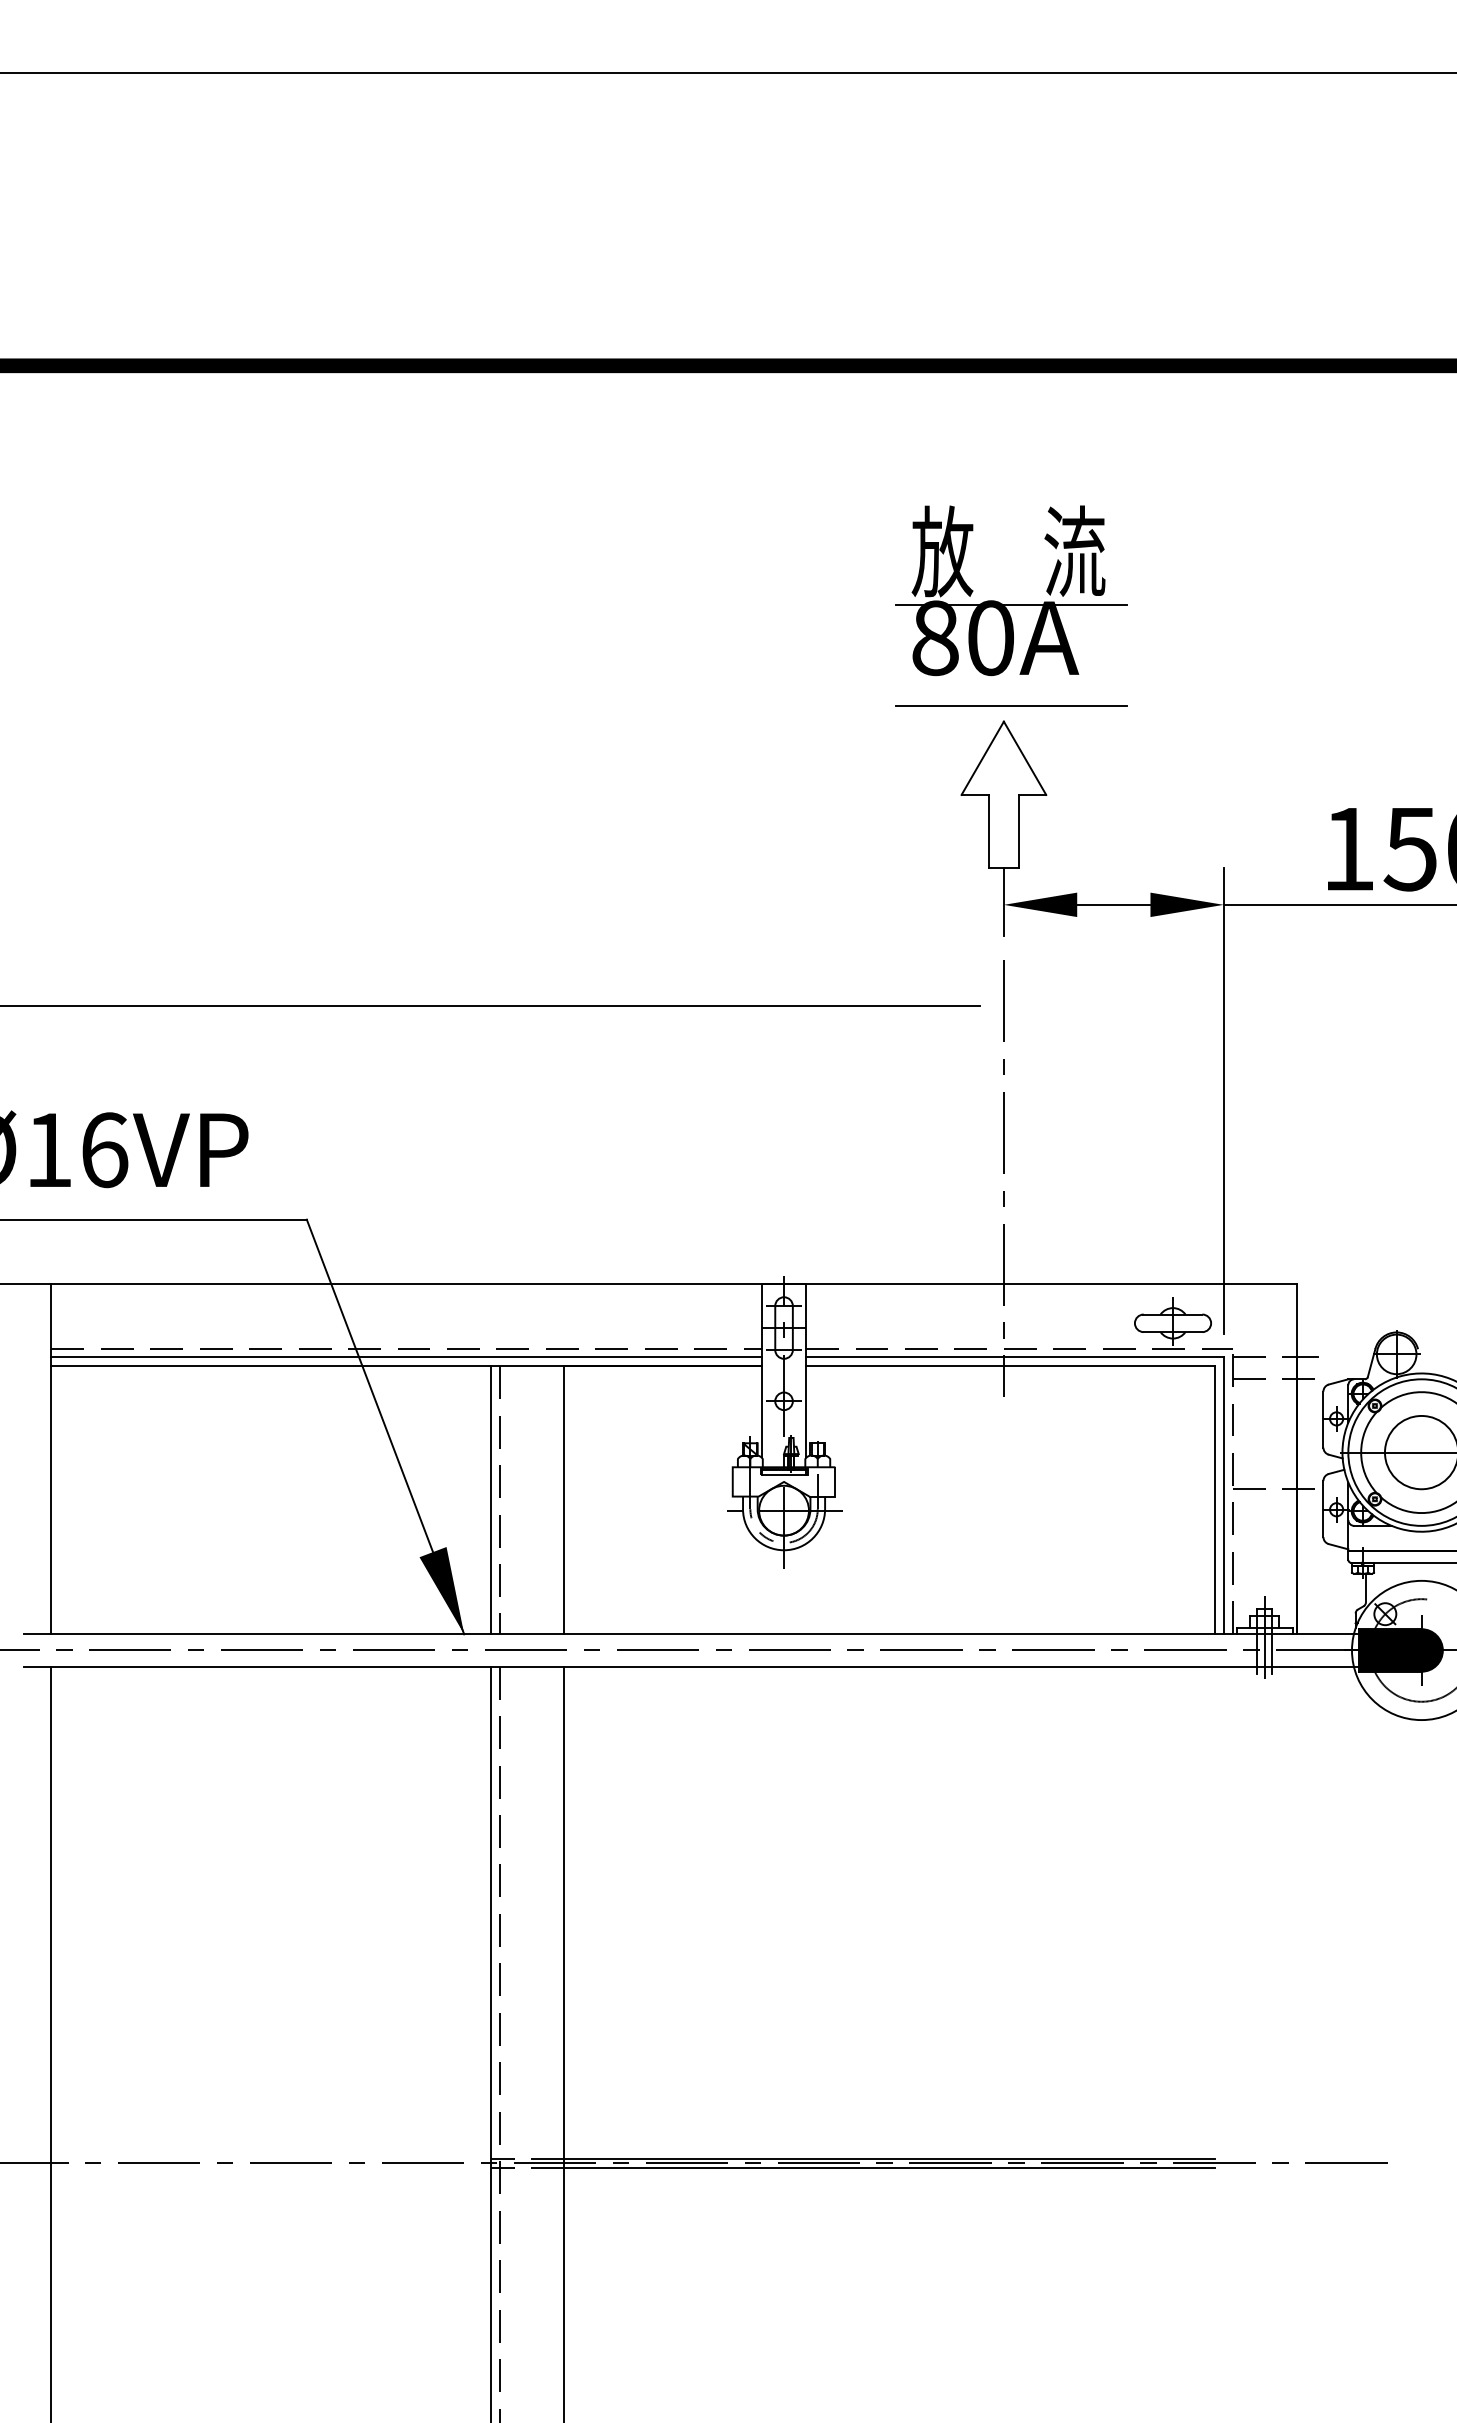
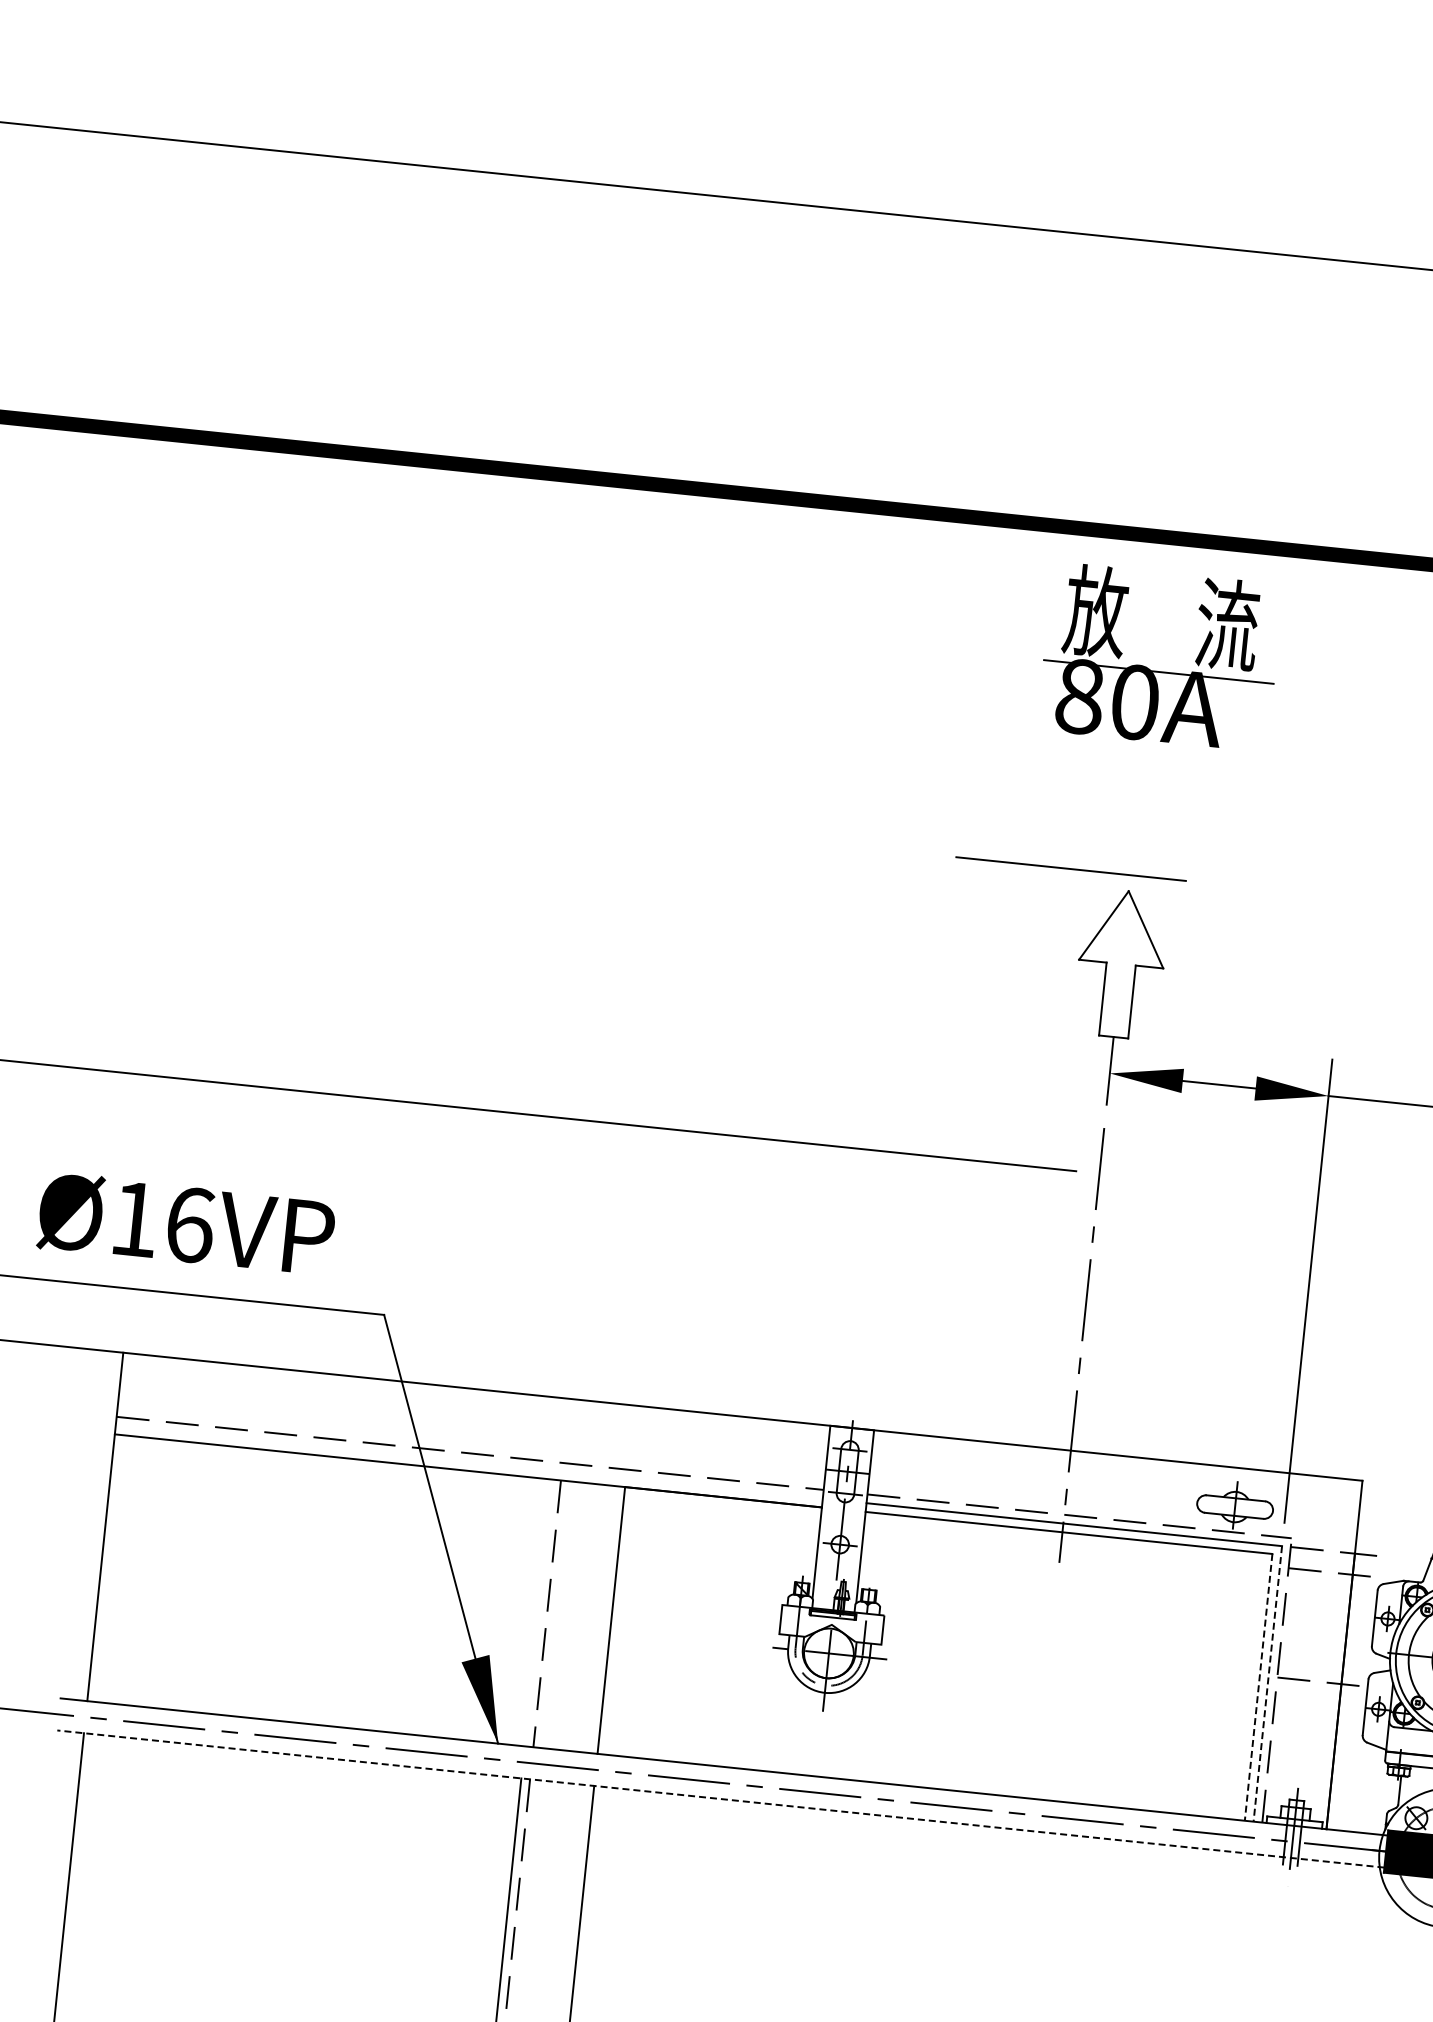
part: (1011, 604) -> (1159, 671), moved
line: (1011, 705) -> (1071, 869), moved
line: (406, 1357) -> (469, 1462), removed
line: (1223, 1495) -> (1267, 1683), solid -> dashed
line: (490, 1500) -> (537, 1613), removed
line: (1214, 1500) -> (1258, 1687), solid -> dashed
line: (691, 1666) -> (720, 1798), solid -> dashed

